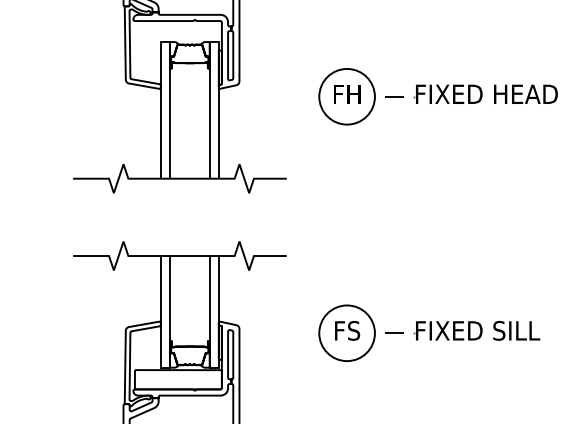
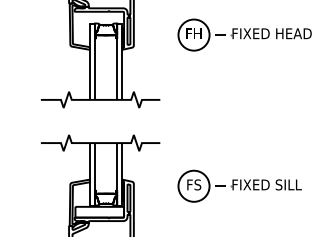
part: (437, 95) -> (244, 34), moved

